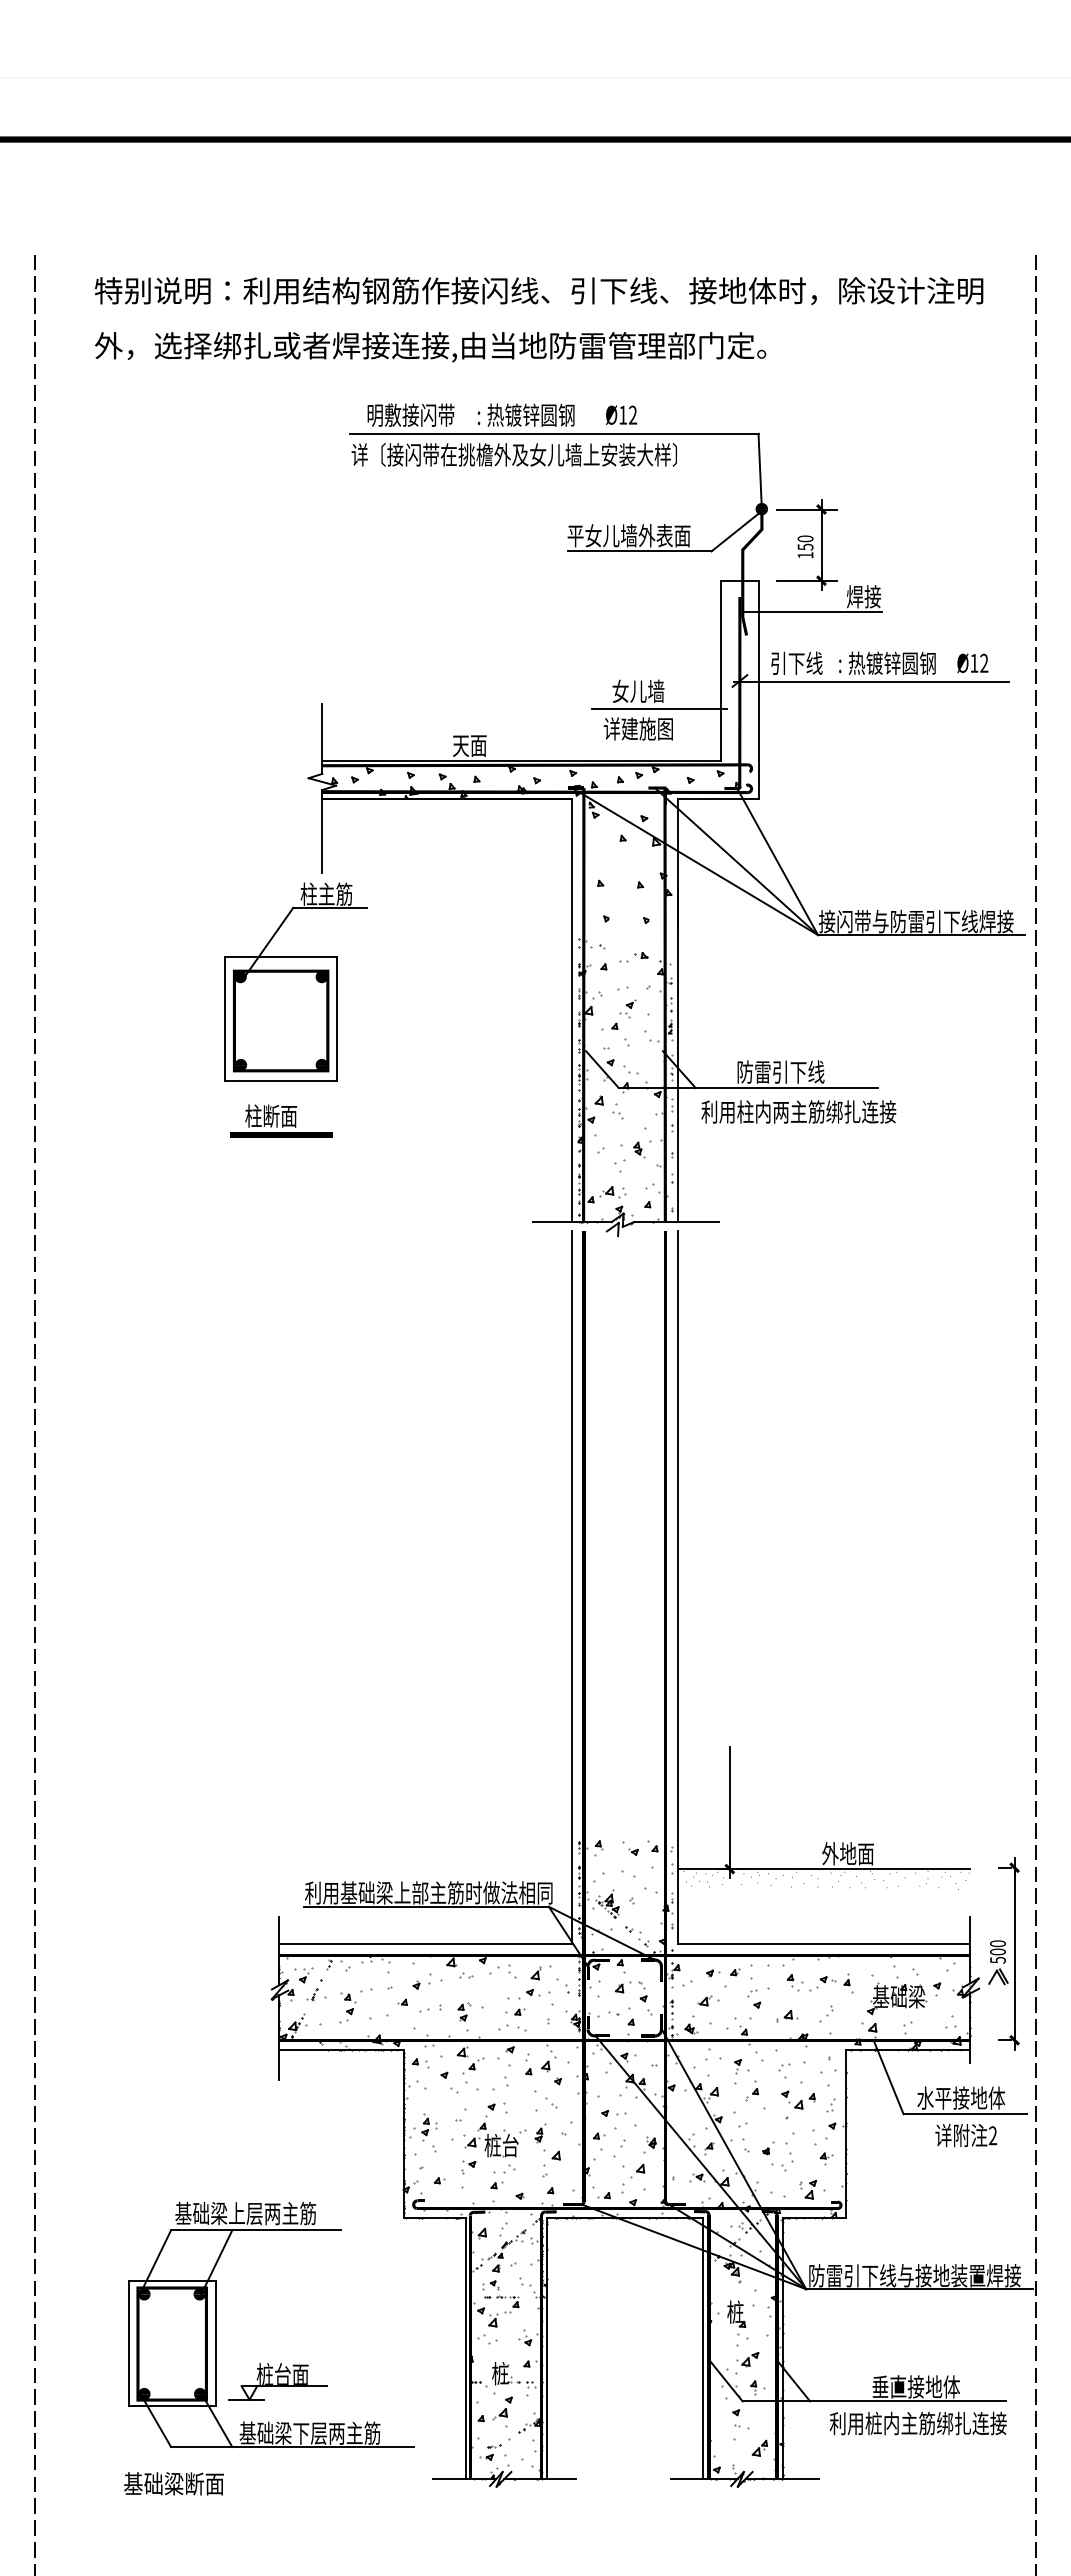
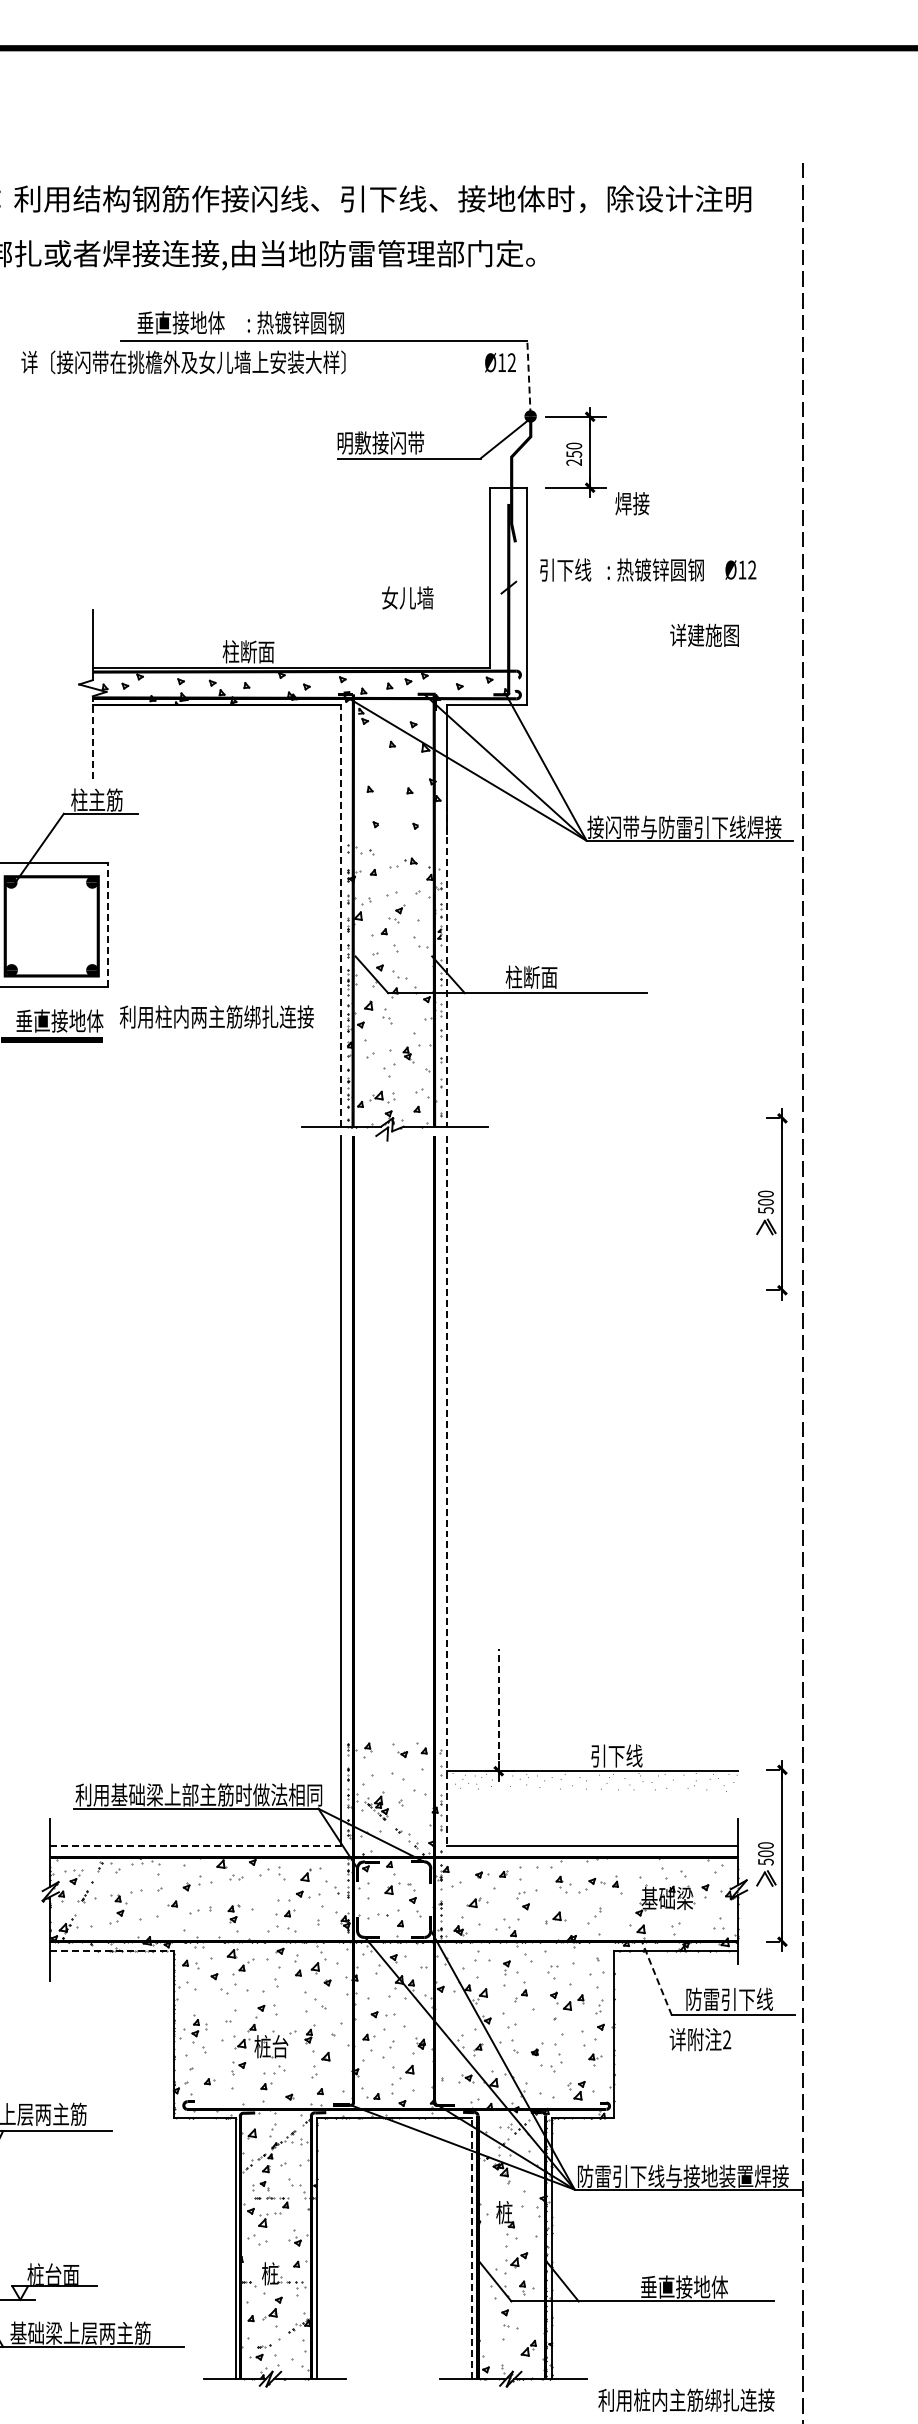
text: (410, 414) -> (180, 322), 明敷接闪带 -> 垂直接地体
text: (621, 414) -> (500, 362), moved
text: (513, 454) -> (182, 362), moved
line: (760, 470) -> (529, 377), solid -> dashed
text: (628, 535) -> (397, 442), 平女儿墙外表面 -> 明敷接闪带
text: (805, 555) -> (574, 462), 150 -> 250
line: (810, 611) -> (579, 518), removed
line: (871, 681) -> (639, 588), removed
line: (658, 708) -> (427, 615), removed
text: (637, 728) -> (703, 634), moved
text: (478, 745) -> (248, 651), 天面 -> 柱断面
line: (322, 830) -> (92, 736), solid -> dashed
line: (571, 1010) -> (341, 915), solid -> dashed
line: (337, 1018) -> (107, 923), solid -> dashed
line: (677, 1060) -> (446, 965), solid -> dashed
text: (780, 1071) -> (549, 976), 防雷引下线 -> 柱断面
text: (798, 1111) -> (216, 1016), moved
text: (288, 1115) -> (59, 1020), 柱断面 -> 垂直接地体
part: (1003, 1299) -> (771, 1203), added
line: (677, 1588) -> (446, 1491), solid -> dashed
line: (729, 1807) -> (498, 1709), solid -> dashed
text: (848, 1853) -> (616, 1755), 外地面 -> 引下线
line: (426, 1943) -> (196, 1845), solid -> dashed
line: (342, 2049) -> (112, 1950), solid -> dashed
line: (888, 2077) -> (656, 1978), solid -> dashed
text: (961, 2097) -> (729, 1998), 水平接地体 -> 防雷引下线
text: (966, 2135) -> (700, 2039), moved
line: (702, 2348) -> (471, 2248), solid -> dashed
text: (918, 2423) -> (686, 2400), moved
text: (301, 2432) -> (72, 2332), 基础梁下层两主筋 -> 基础梁上层两主筋

